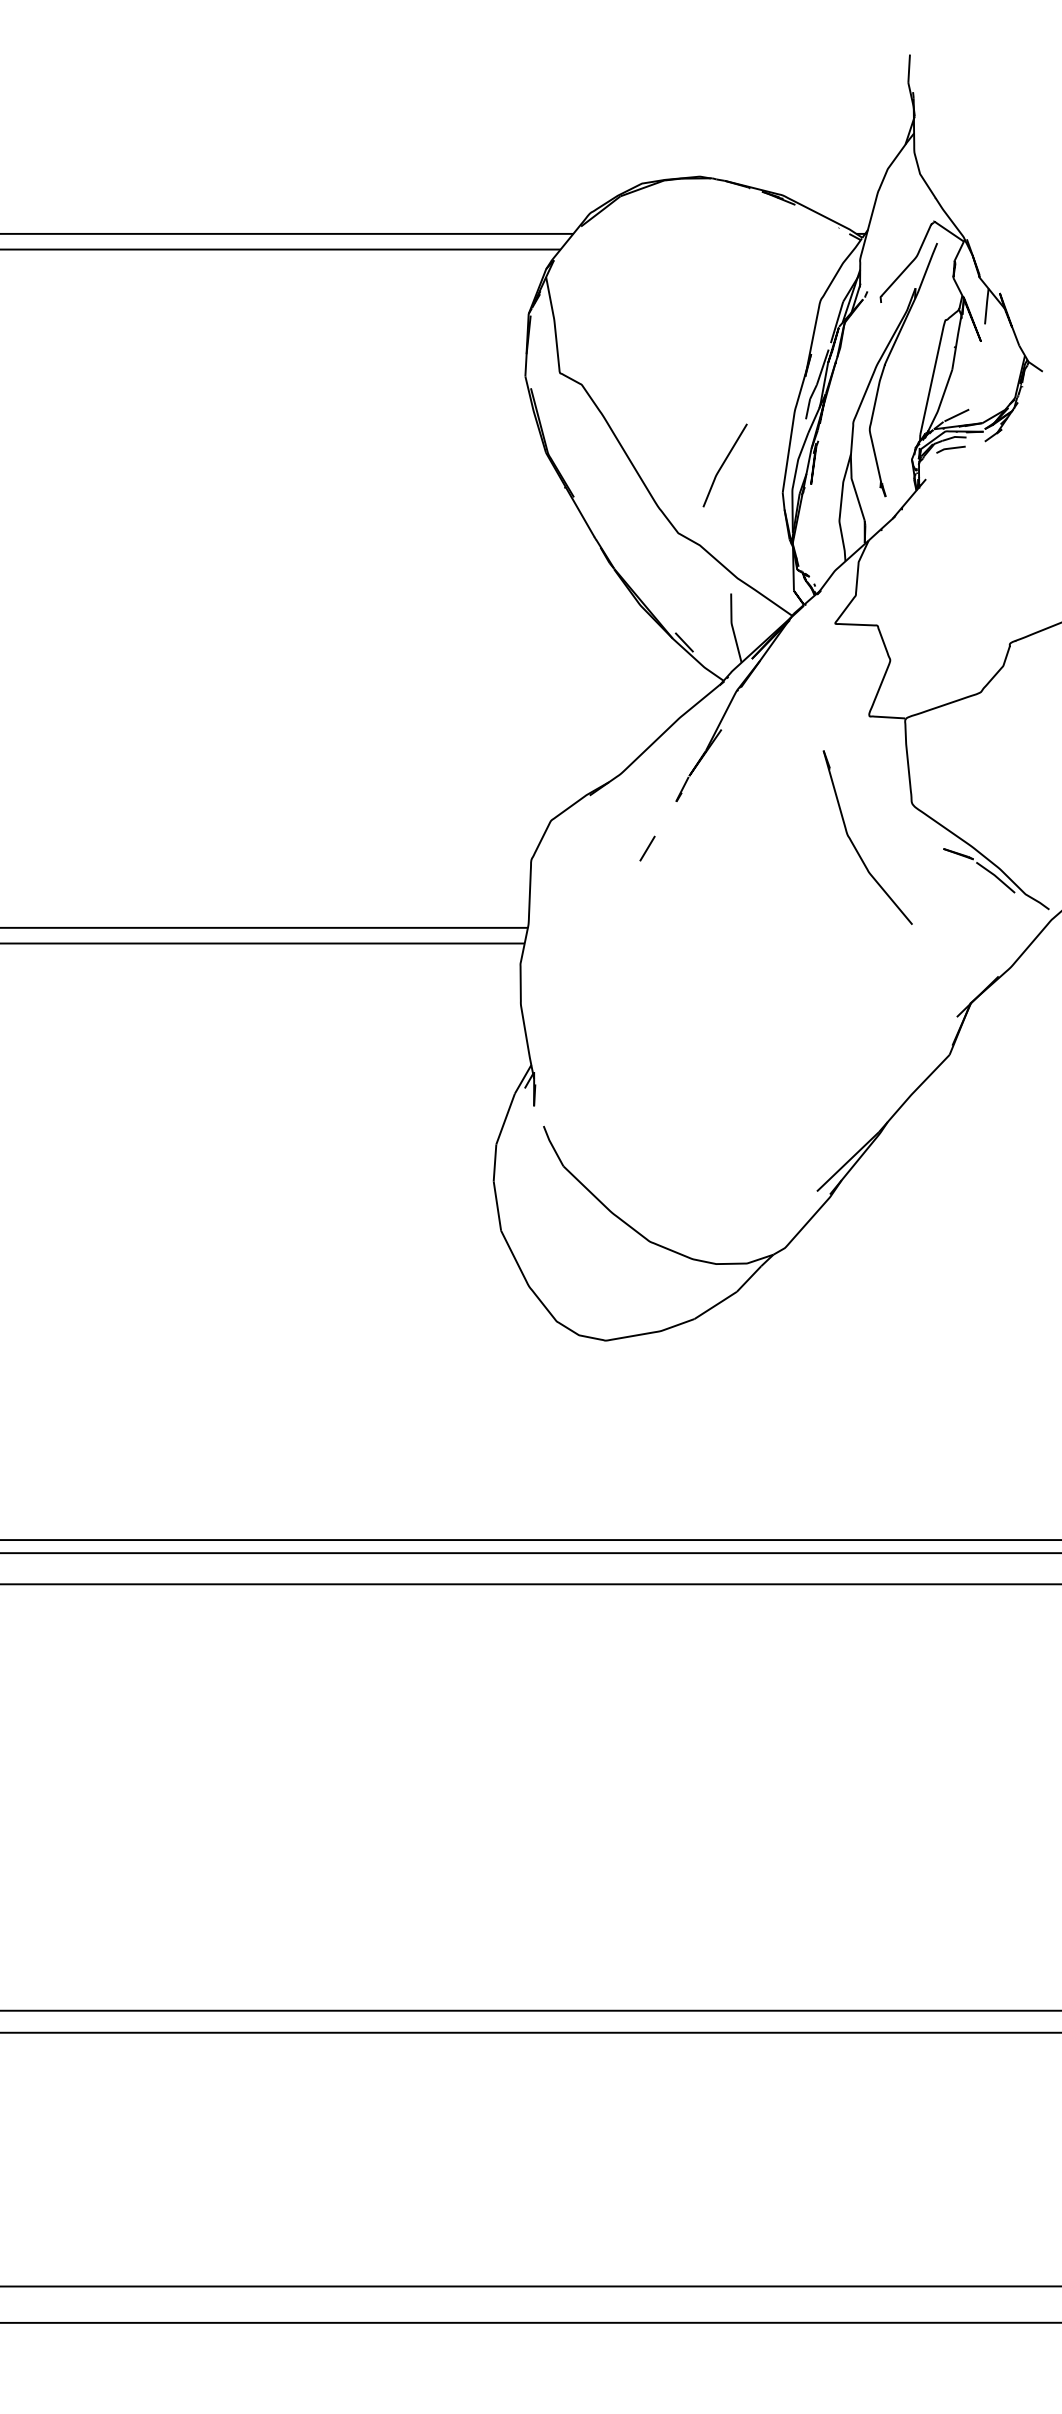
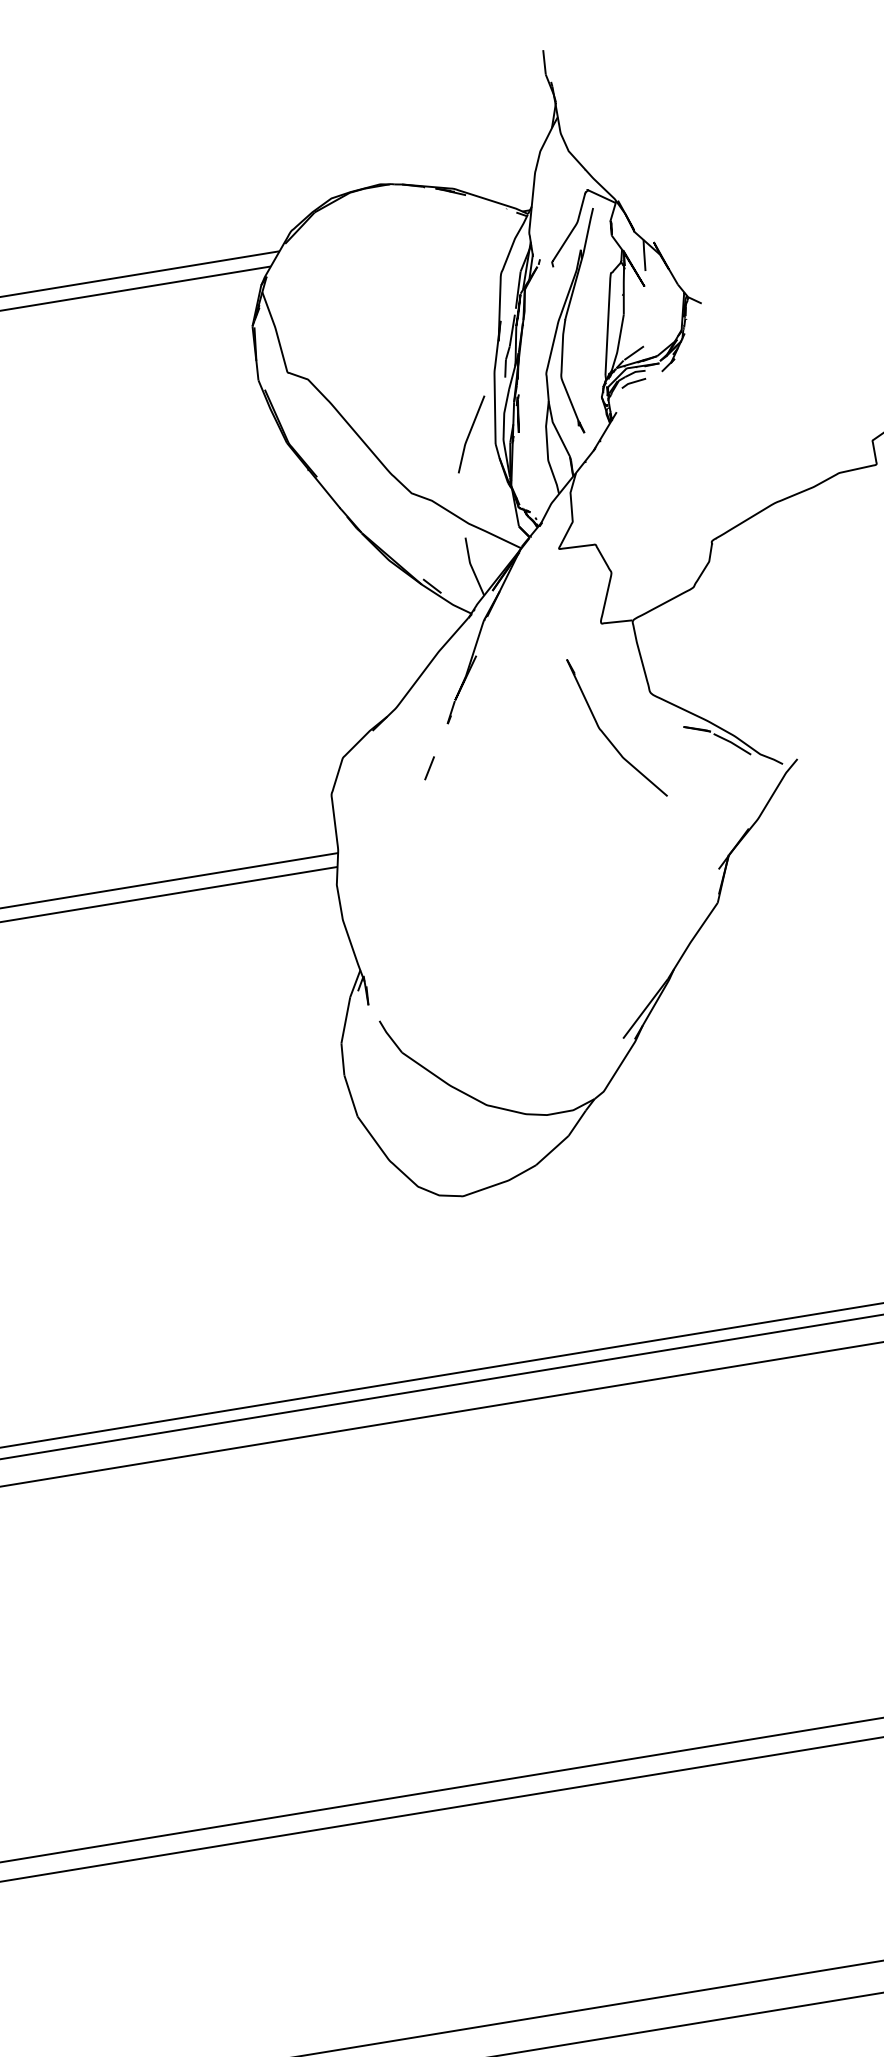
curve: (723, 465) -> (470, 434), moved

